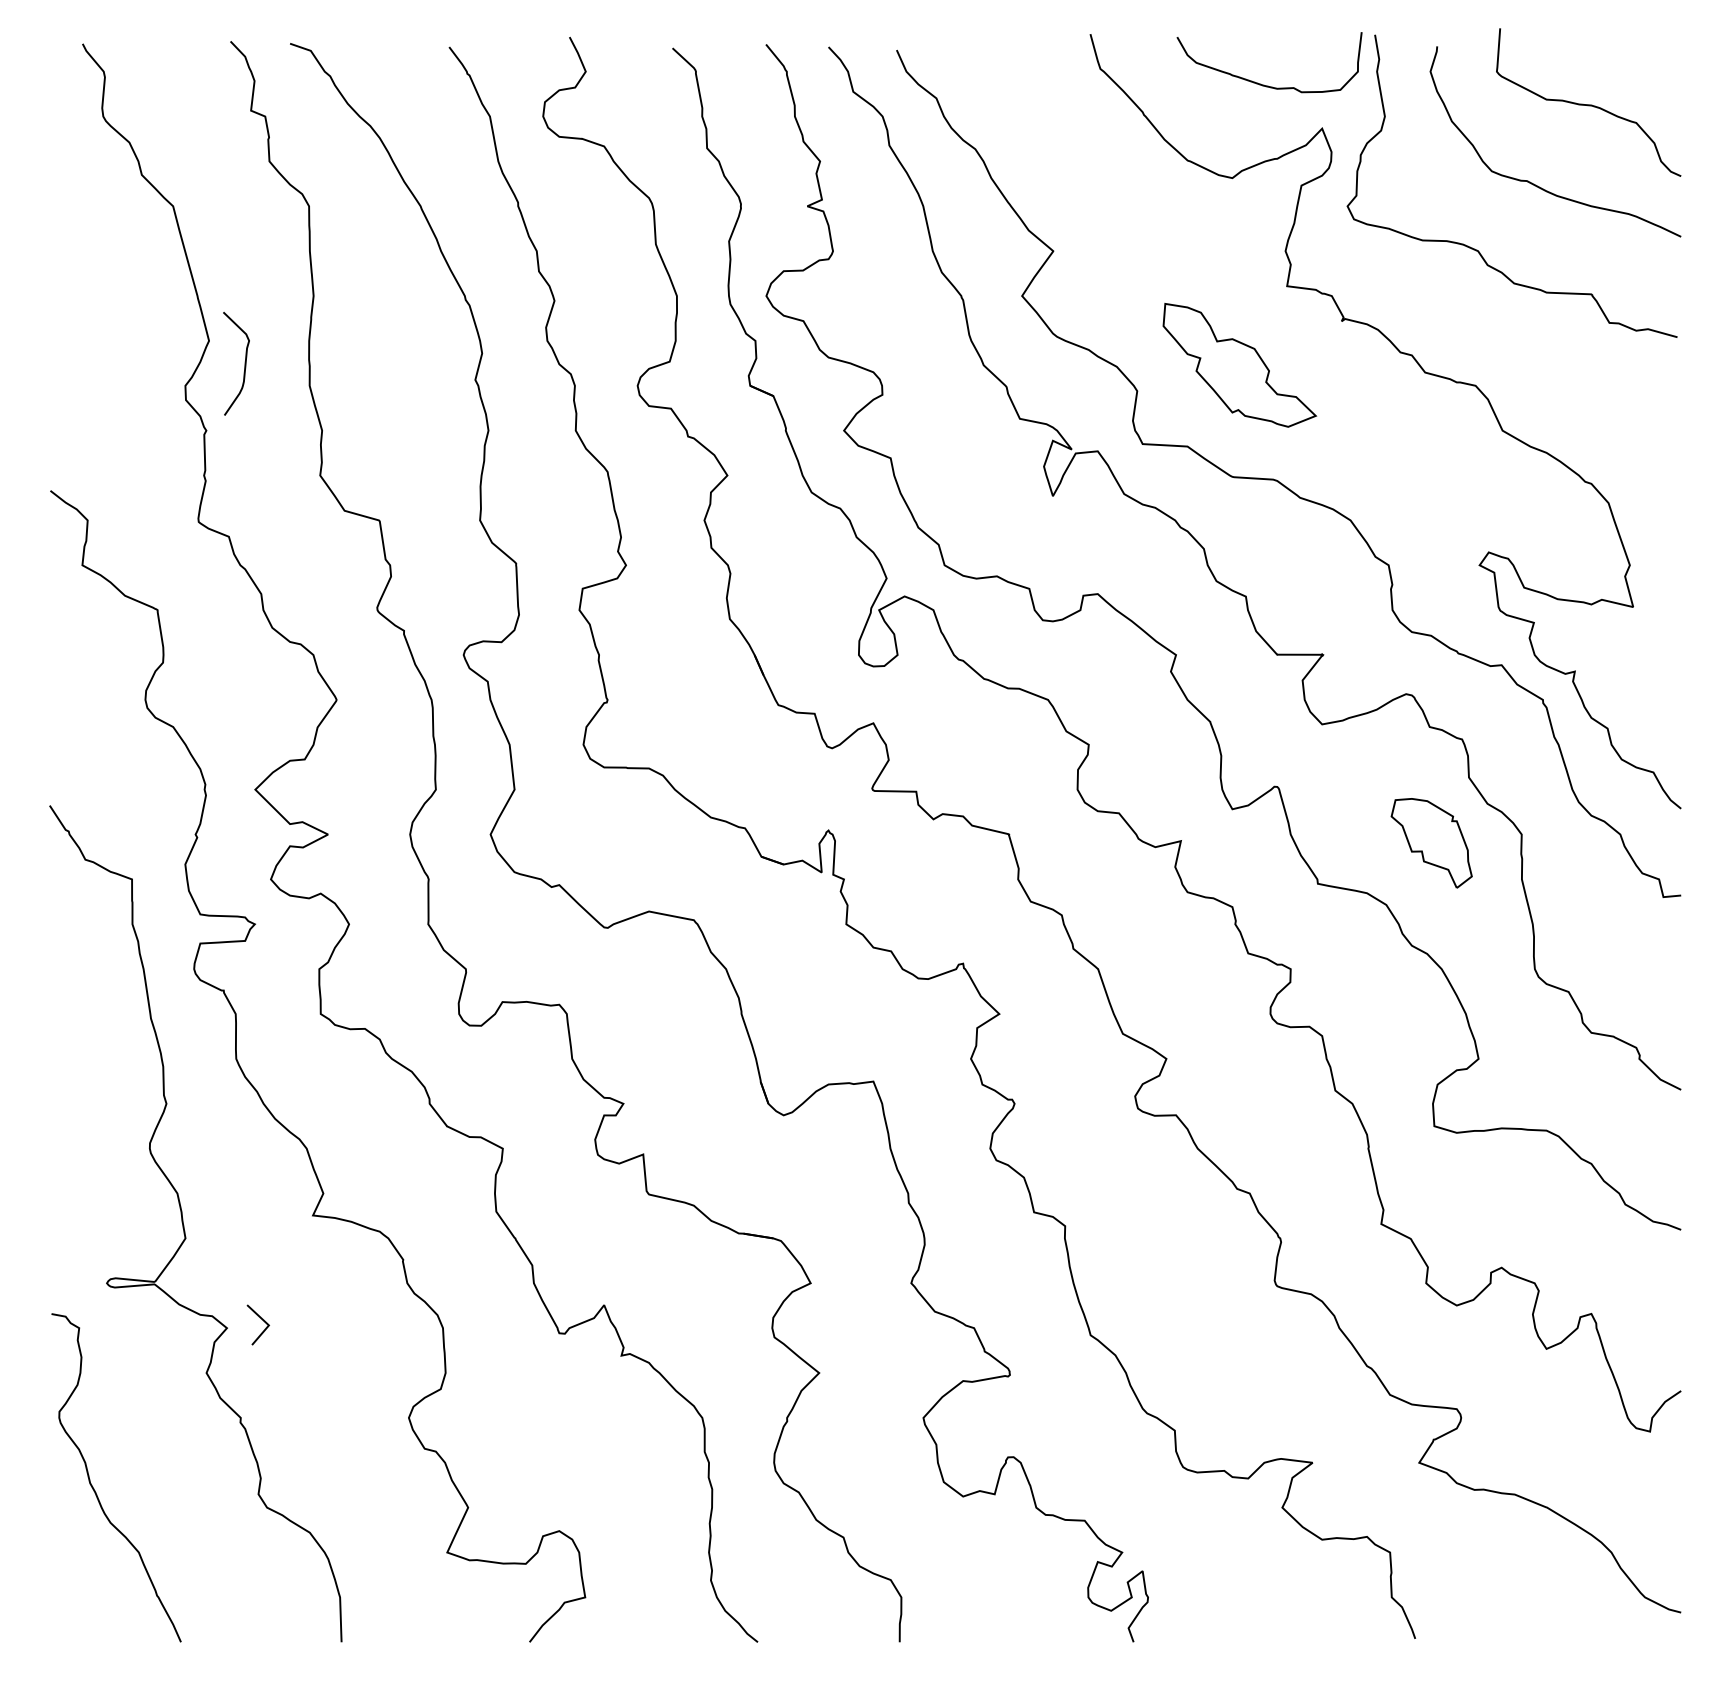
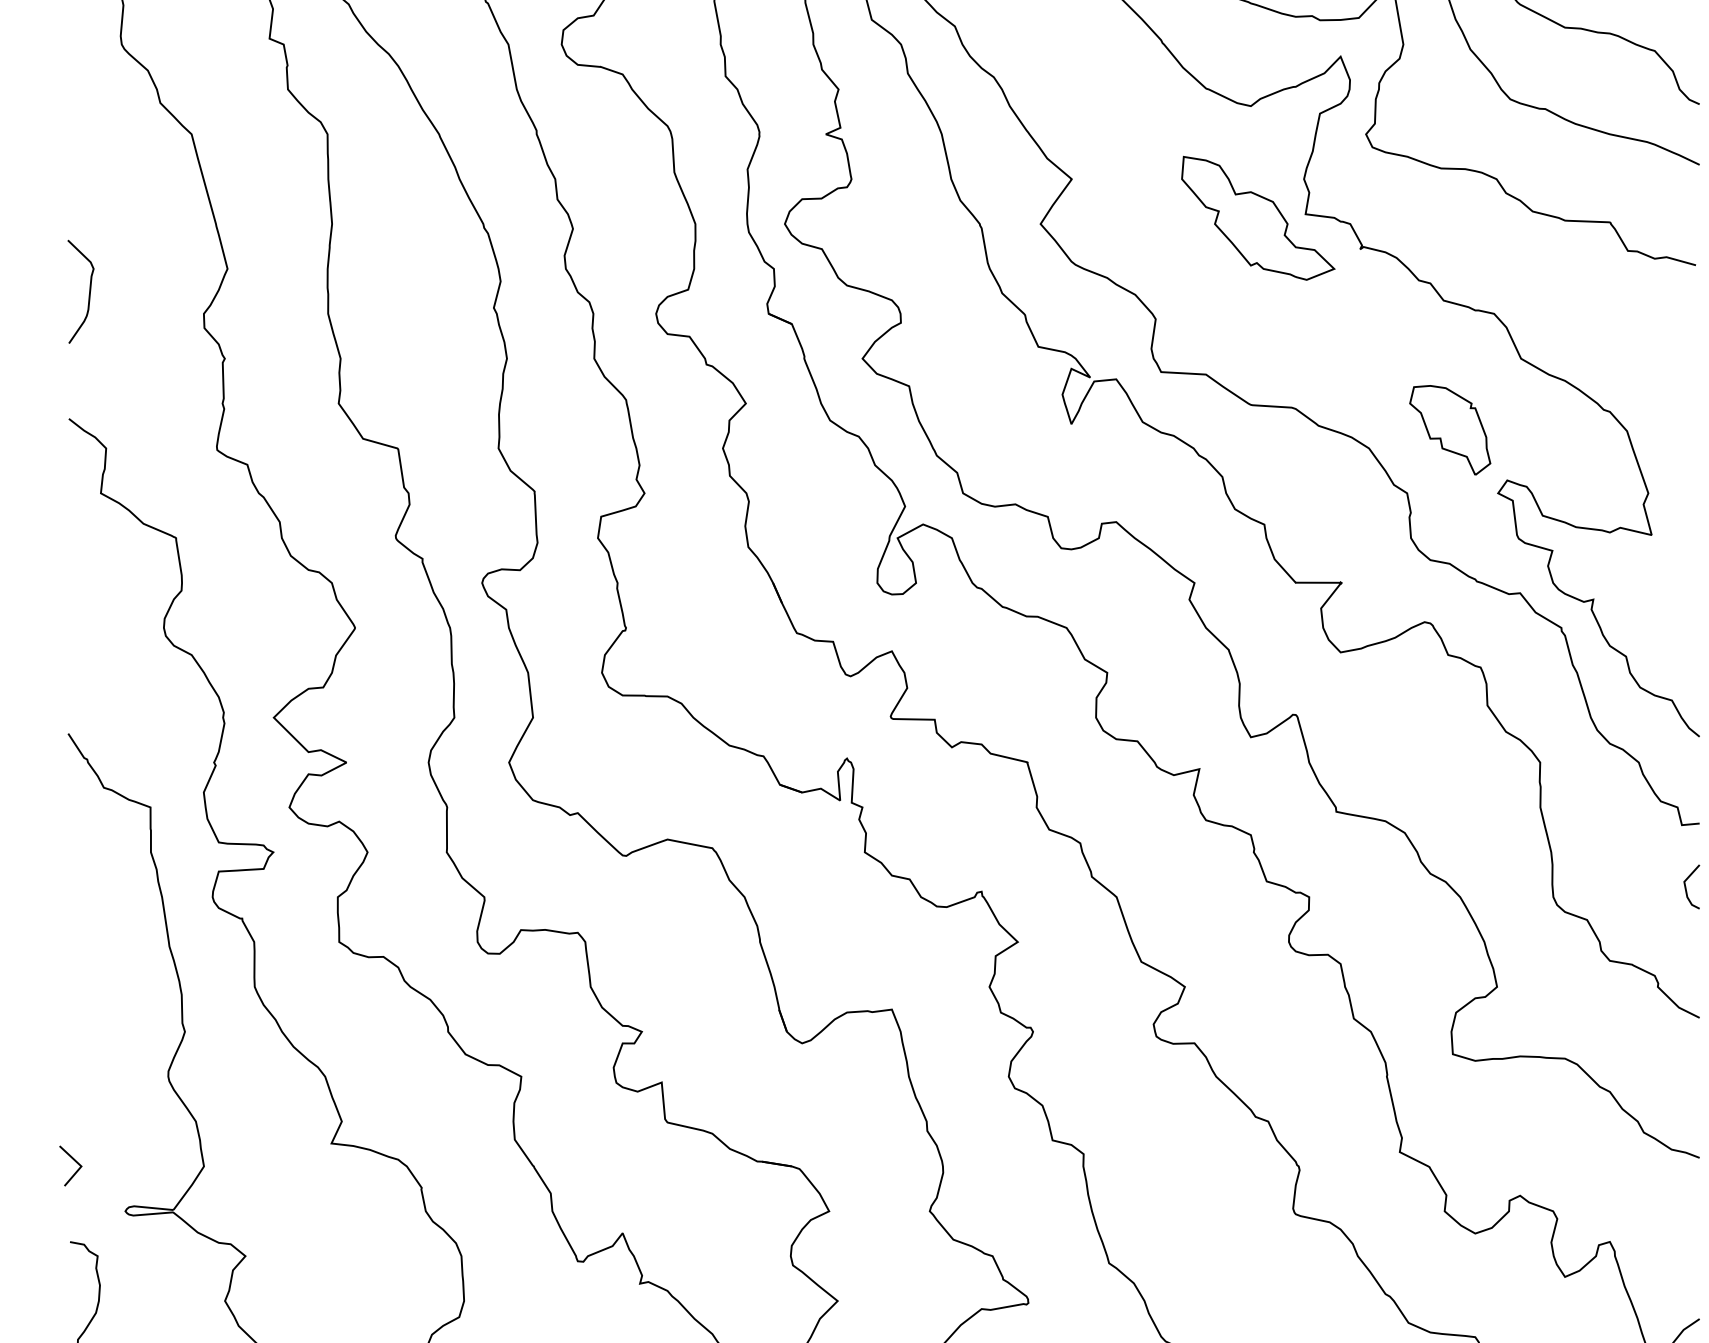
curve: (244, 363) -> (88, 291), moved
part: (1239, 365) -> (1257, 218), moved
part: (1431, 843) -> (1449, 430), moved
line: (1668, 960) -> (1686, 888), added
line: (261, 1319) -> (73, 1160), moved

